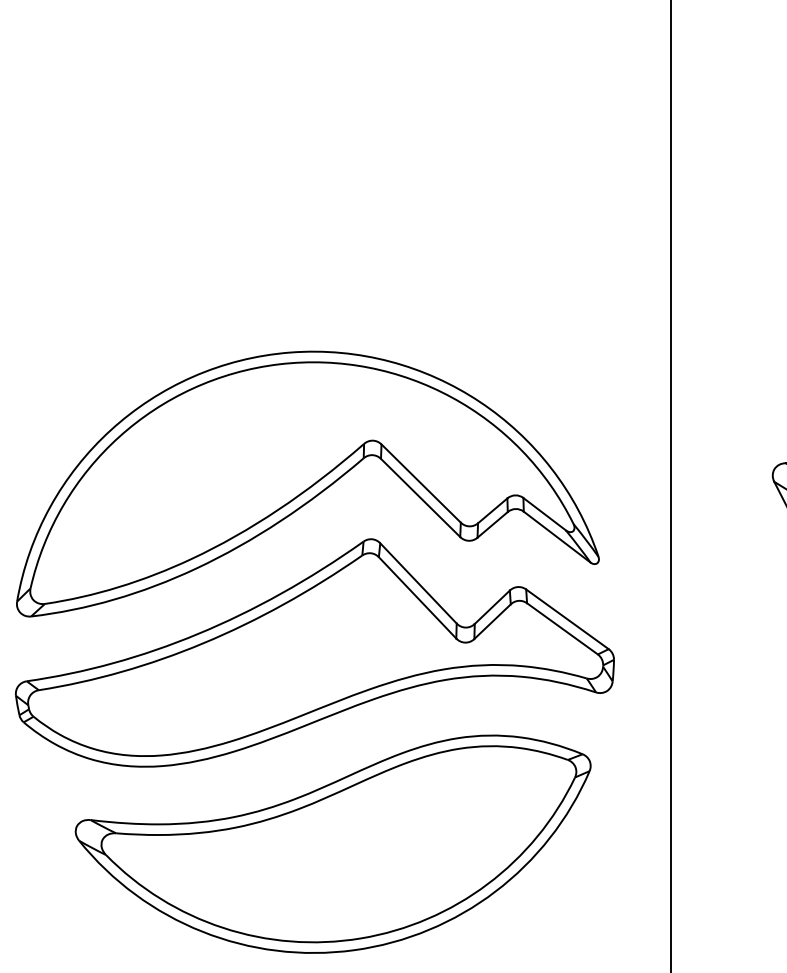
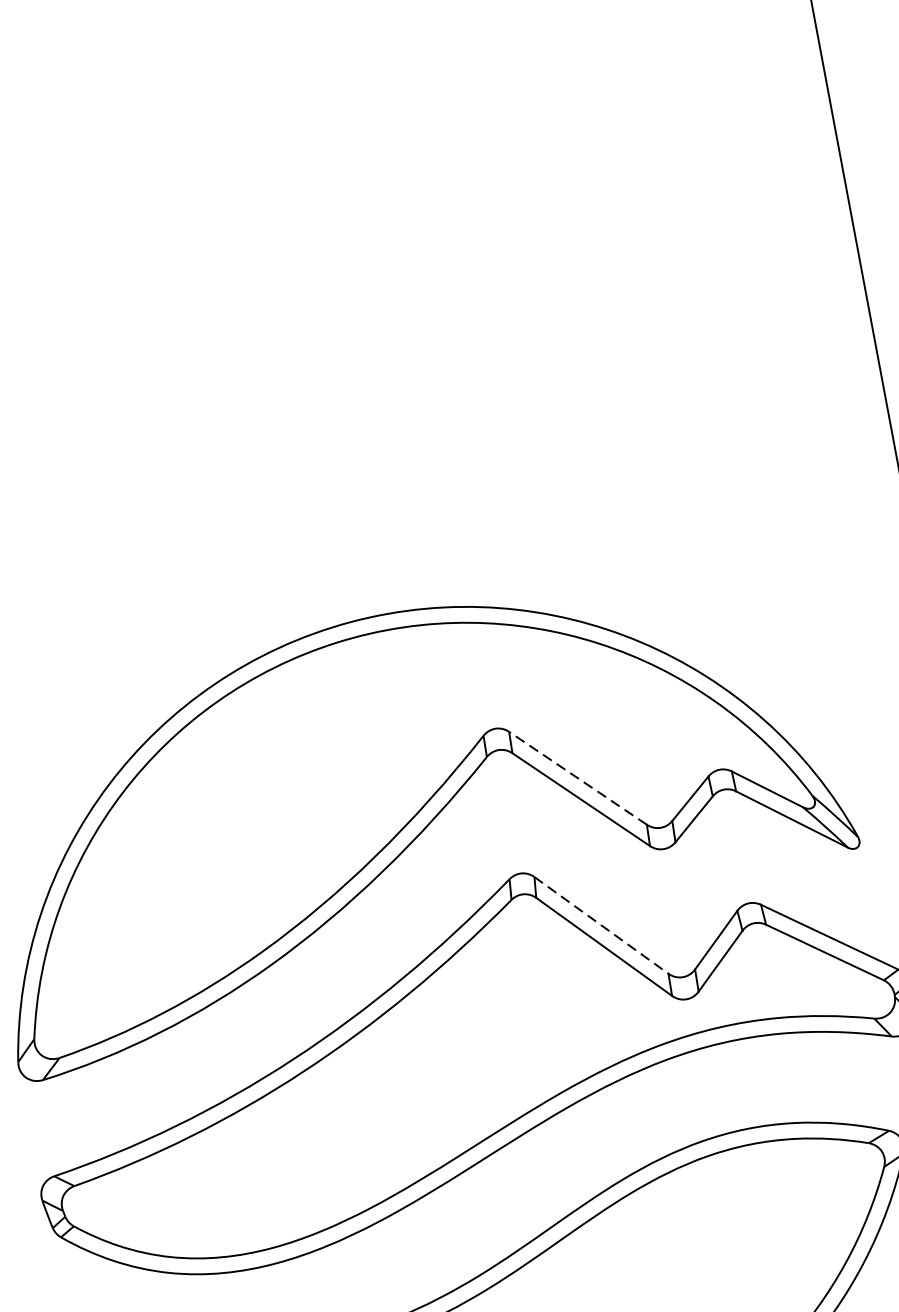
line: (421, 483) -> (578, 778), solid -> dashed
line: (418, 583) -> (601, 925), solid -> dashed

